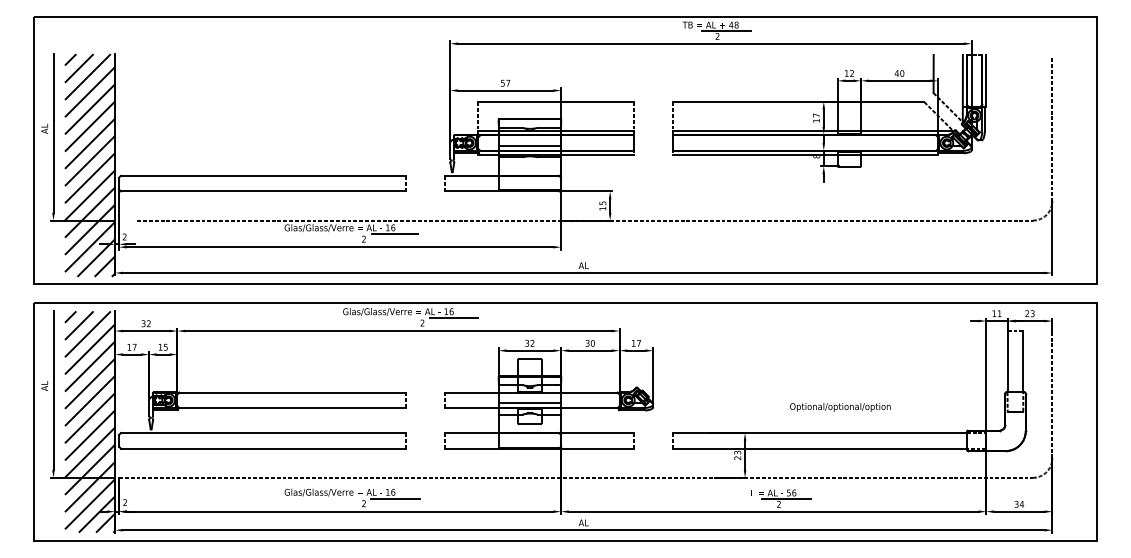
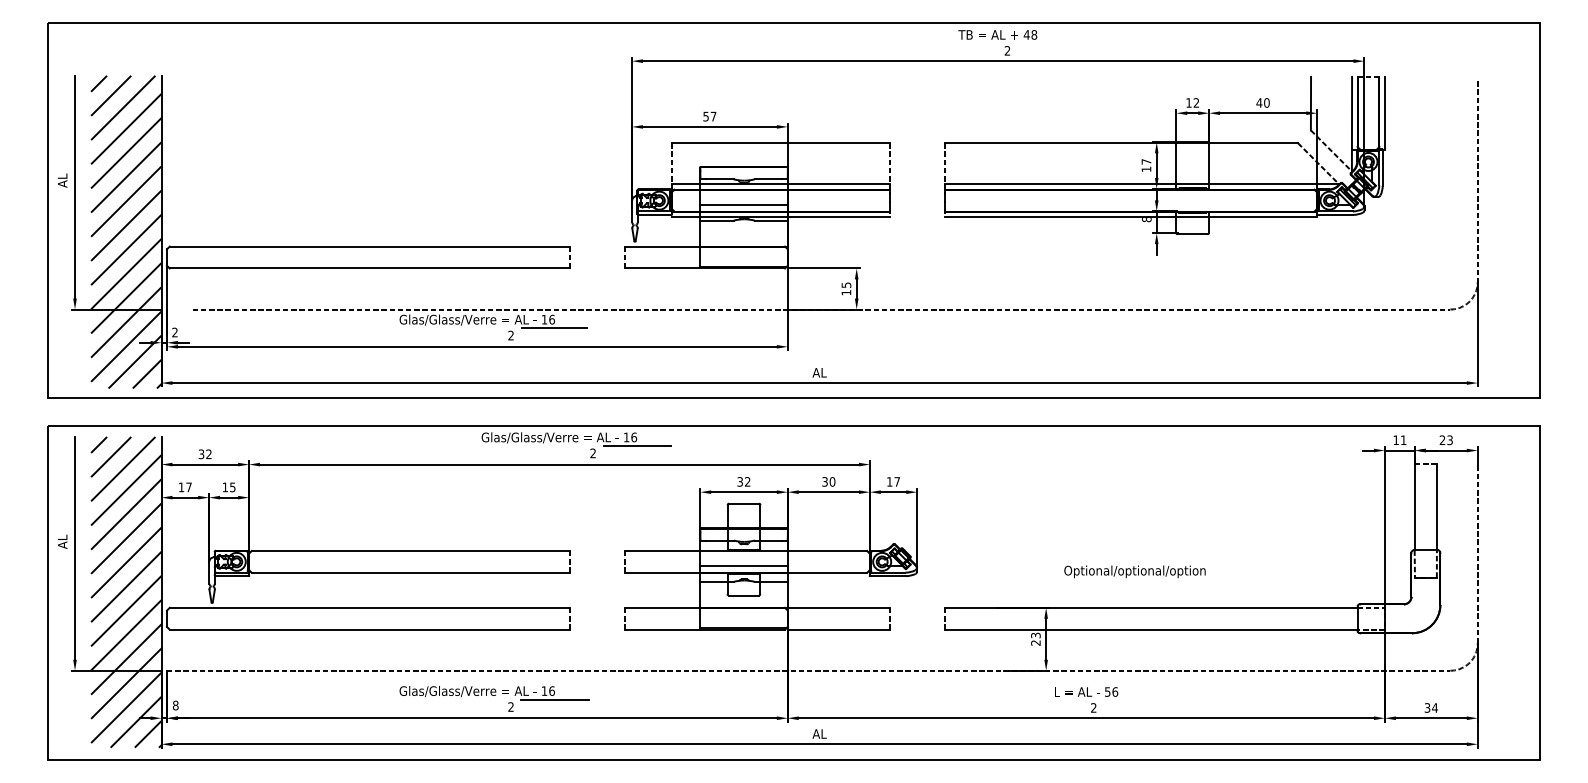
line: (726, 30) -> (1020, 42), removed
text: (840, 407) -> (1134, 571), moved
line: (785, 499) -> (1103, 700), removed
text: (125, 502) -> (175, 705), 2 -> 8

